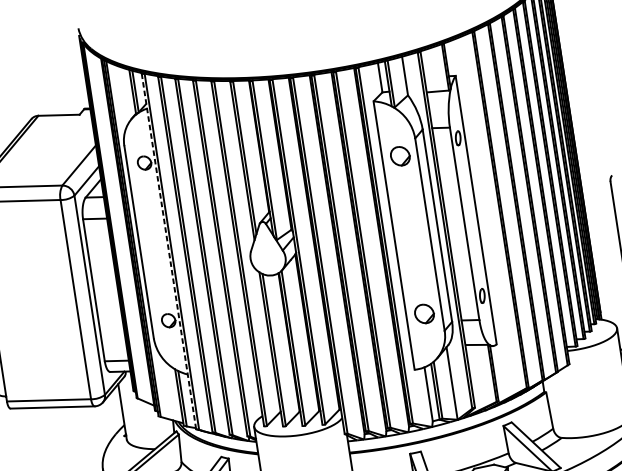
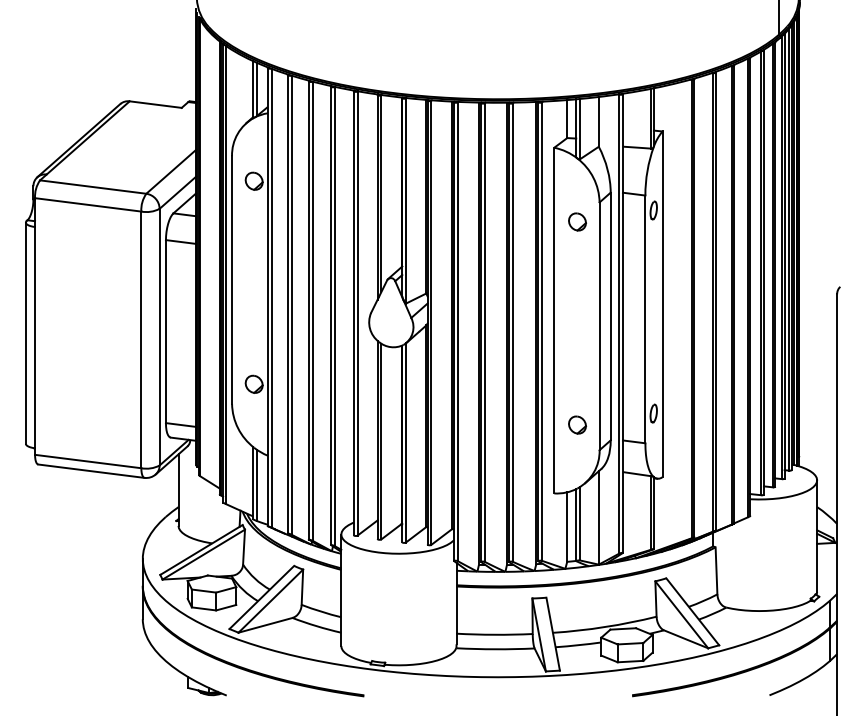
part: (400, 155) -> (577, 221), size x0.71
line: (168, 251) -> (267, 297), dashed -> solid
part: (424, 313) -> (577, 424), size x0.71

